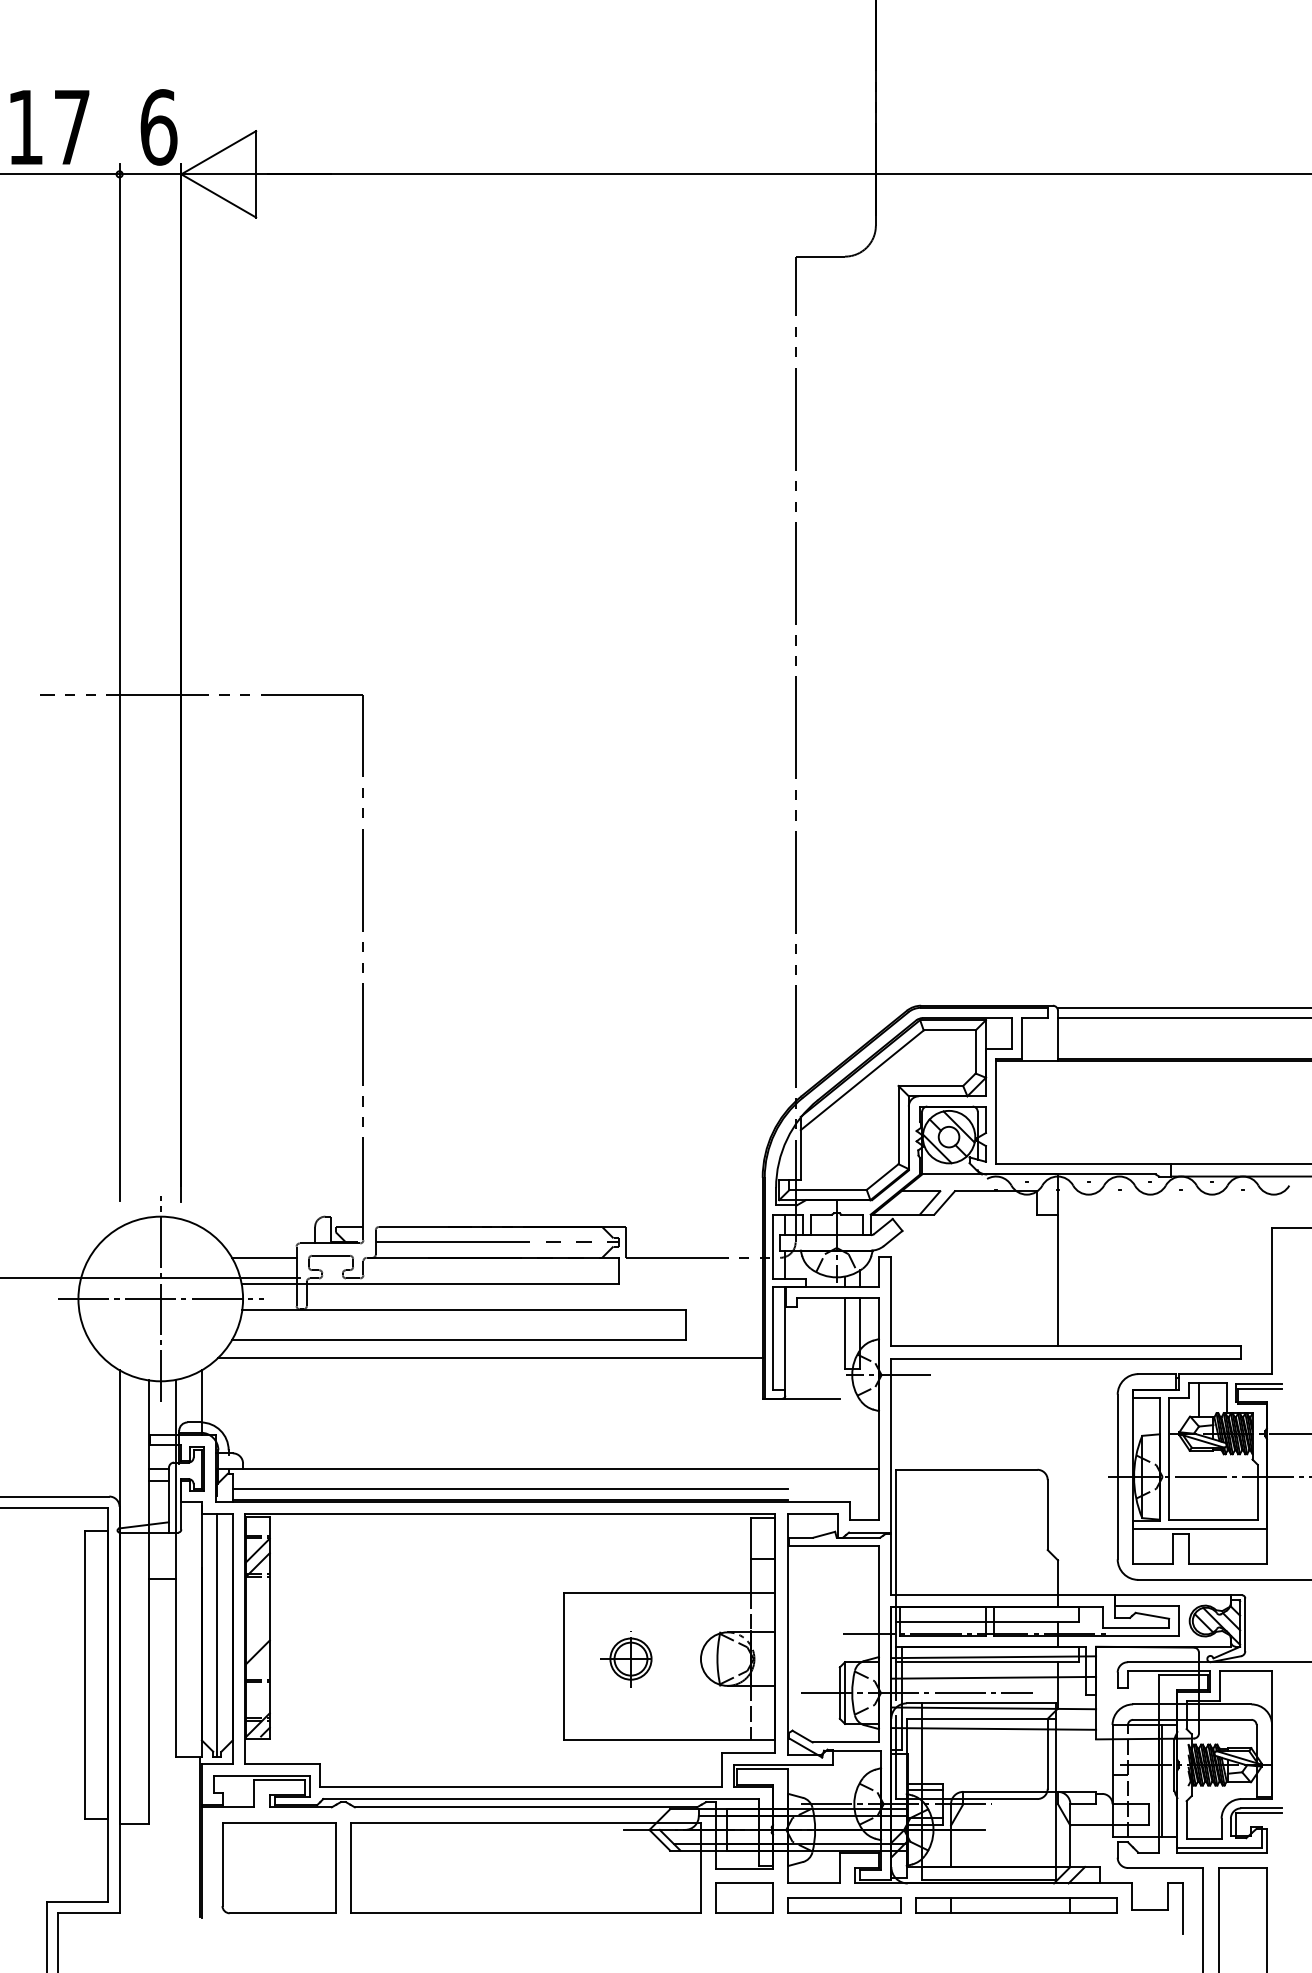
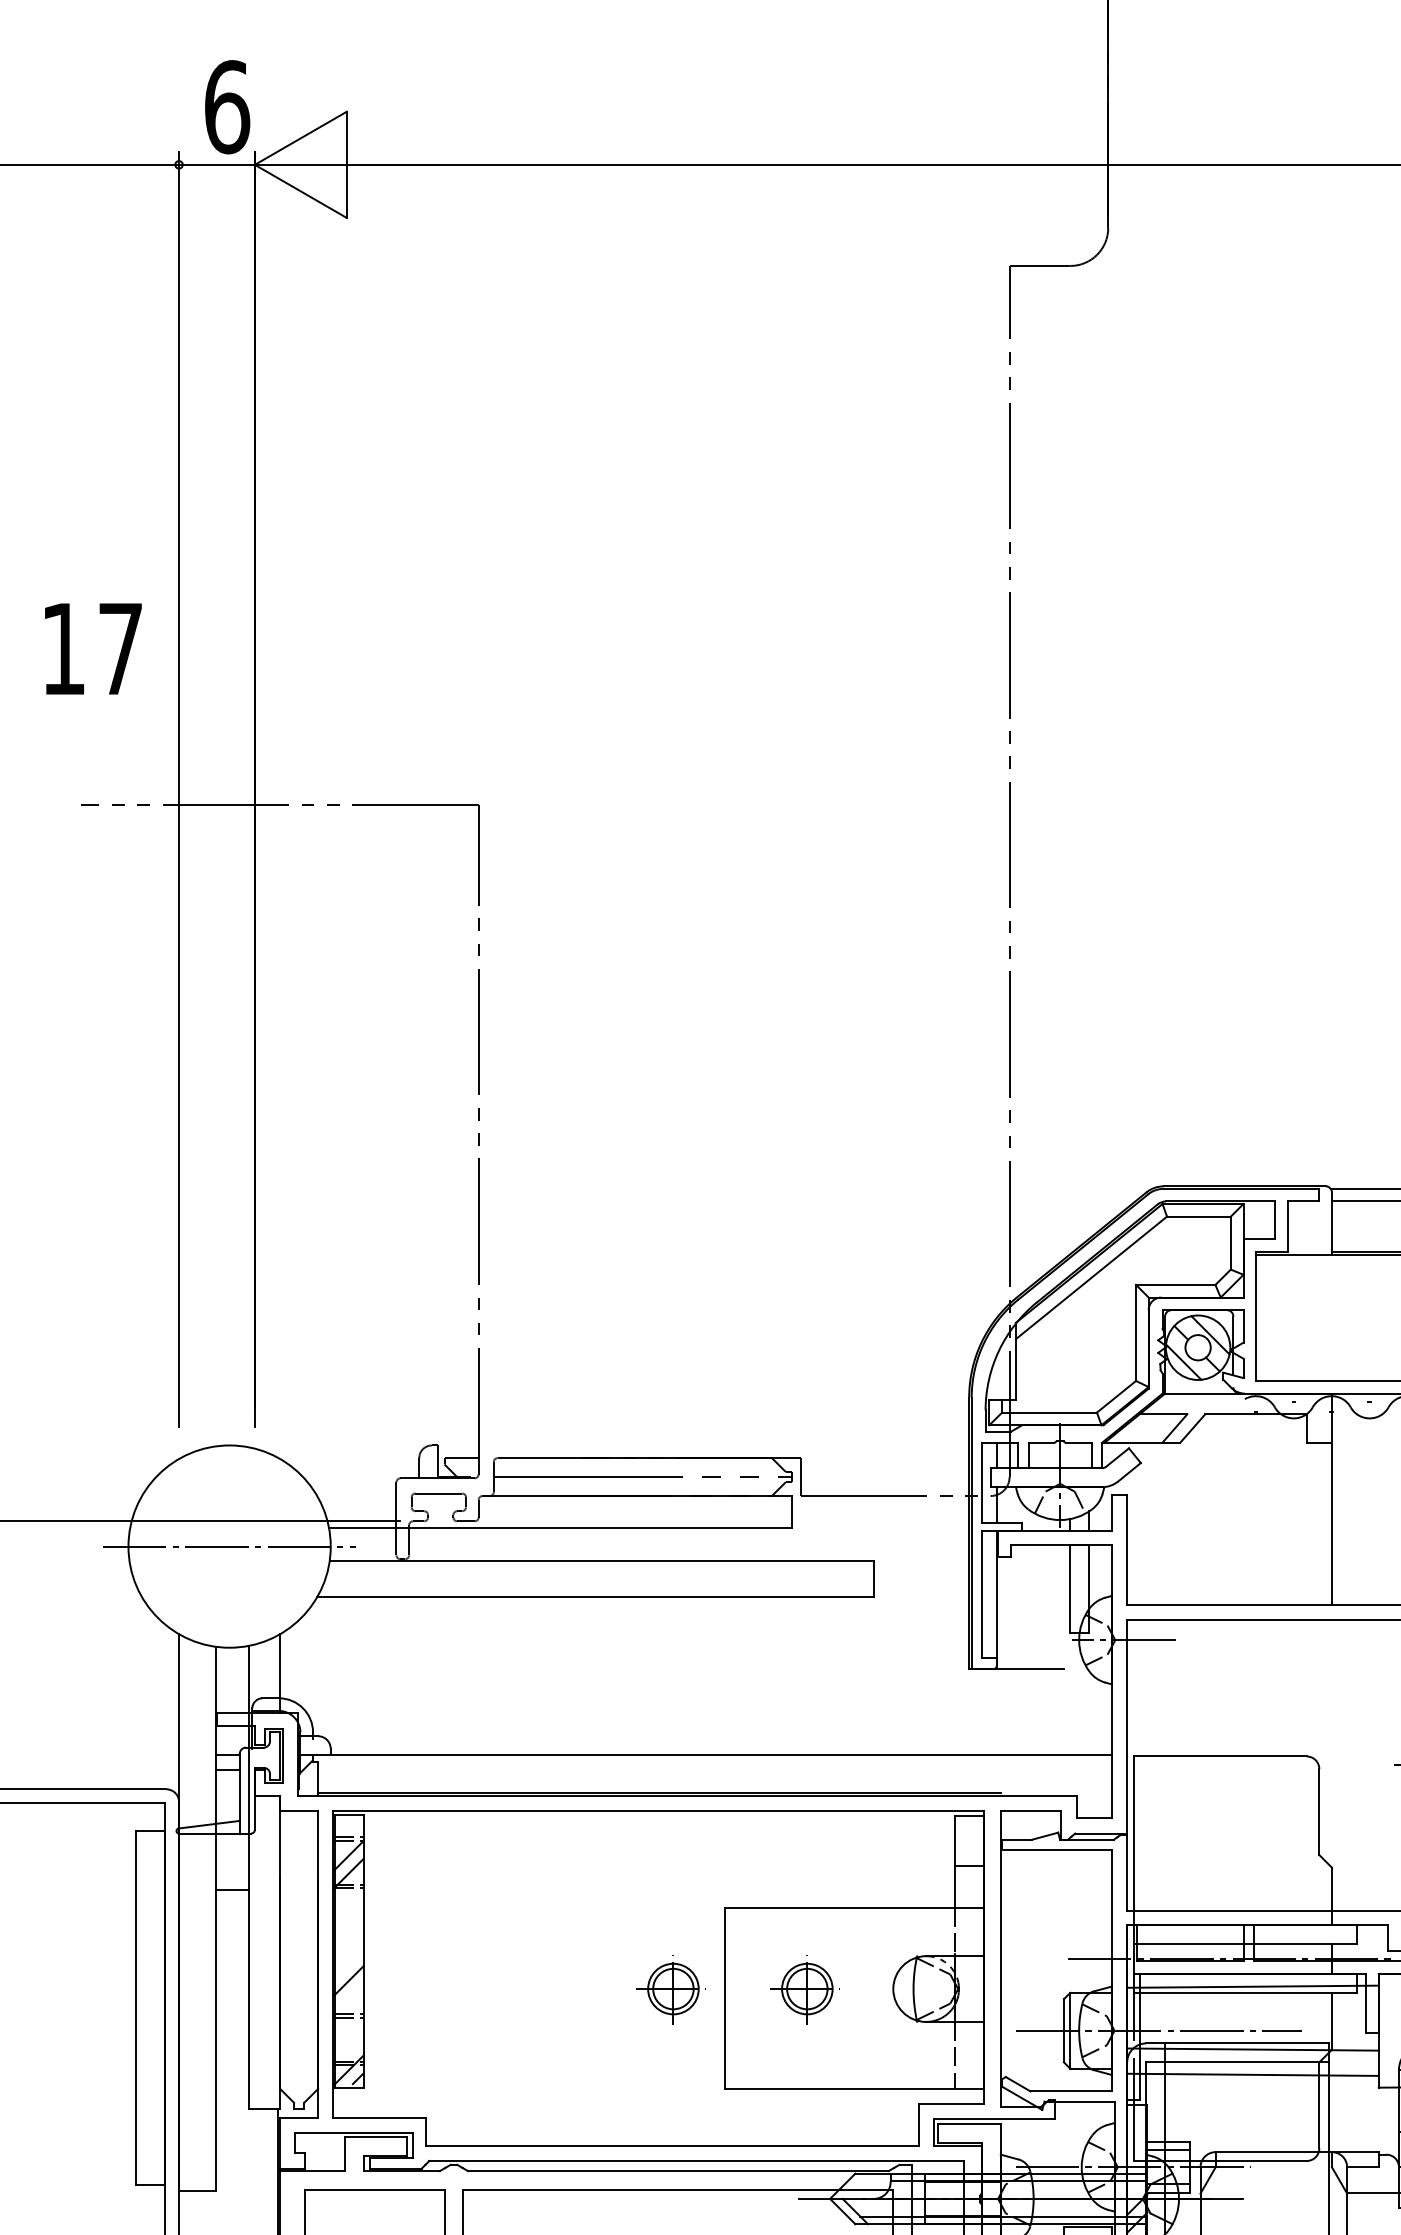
text: (49, 127) -> (92, 649), moved
line: (263, 1257) -> (355, 1495), removed
line: (160, 1298) -> (229, 1545), removed
line: (490, 1357) -> (634, 1618), removed
line: (510, 1489) -> (659, 1780), removed
line: (217, 1635) -> (299, 1960), removed
part: (517, 1659) -> (667, 1989), added
line: (993, 1677) -> (1252, 2011), removed

